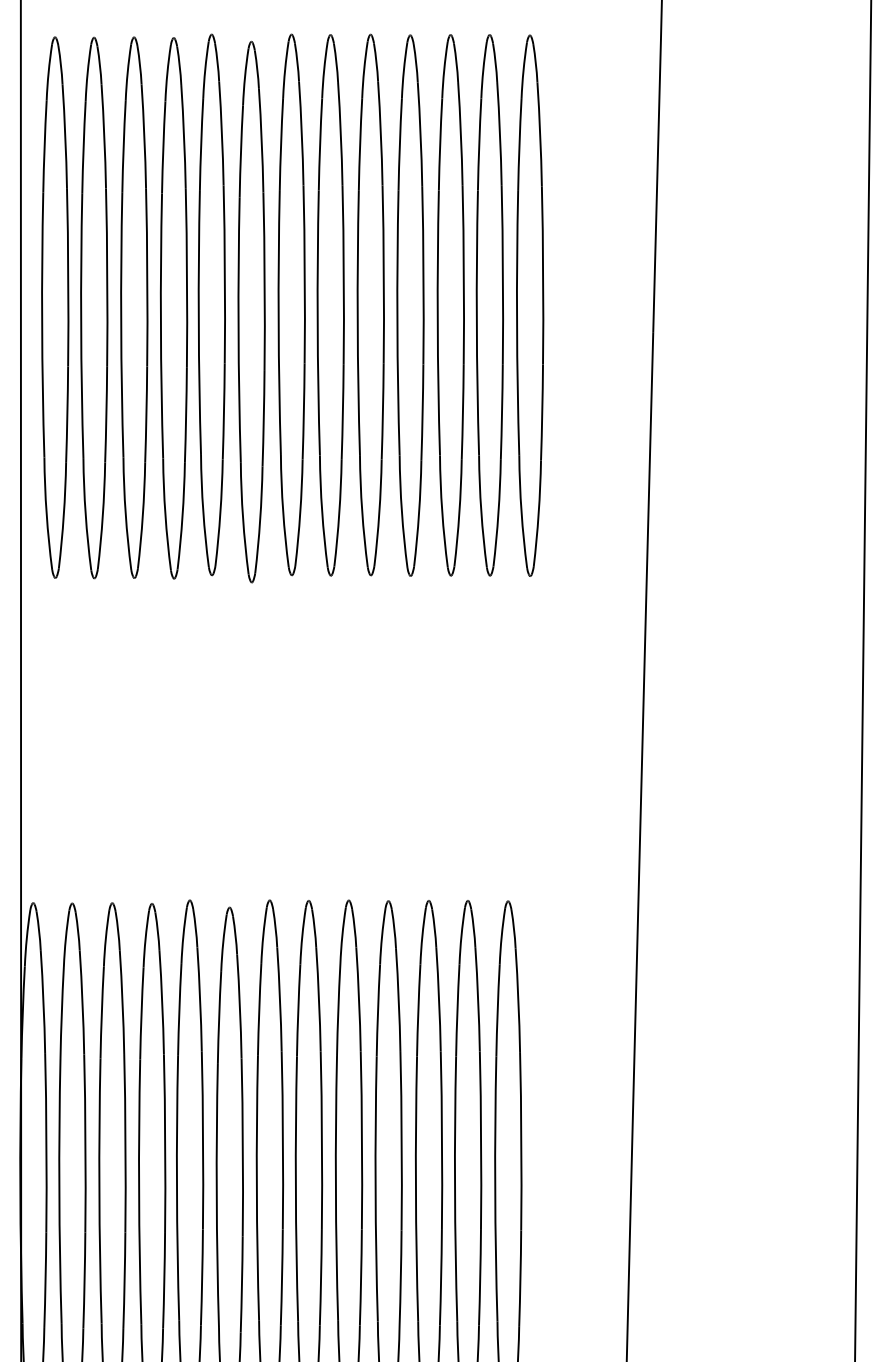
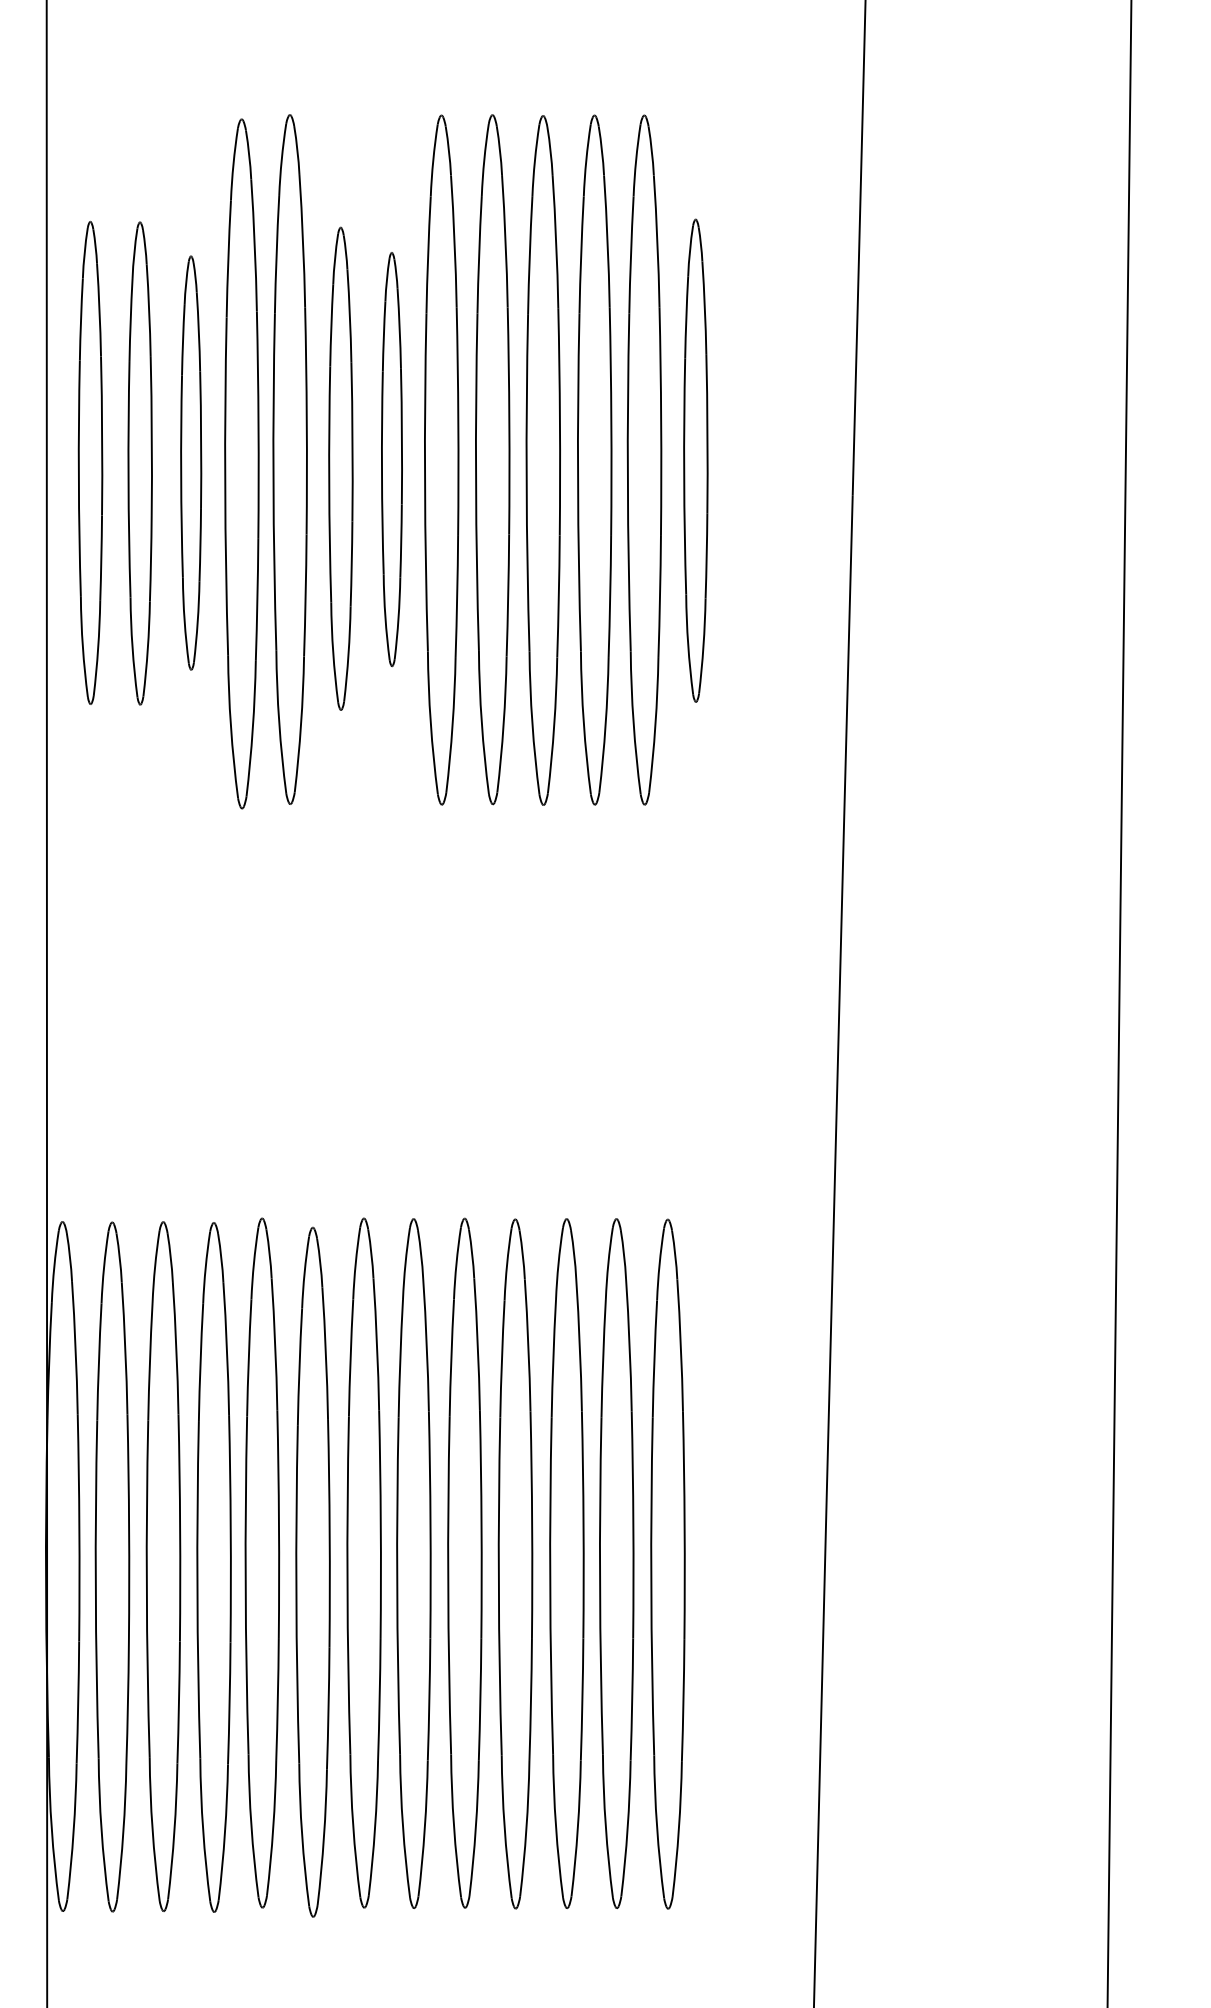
part: (291, 304) -> (391, 459), size x0.6
part: (529, 305) -> (695, 460), size x0.7
part: (55, 307) -> (90, 462), size x0.7
part: (133, 307) -> (190, 462), size x0.6
part: (93, 308) -> (139, 463), size x0.7
part: (251, 311) -> (340, 468), size x0.7

